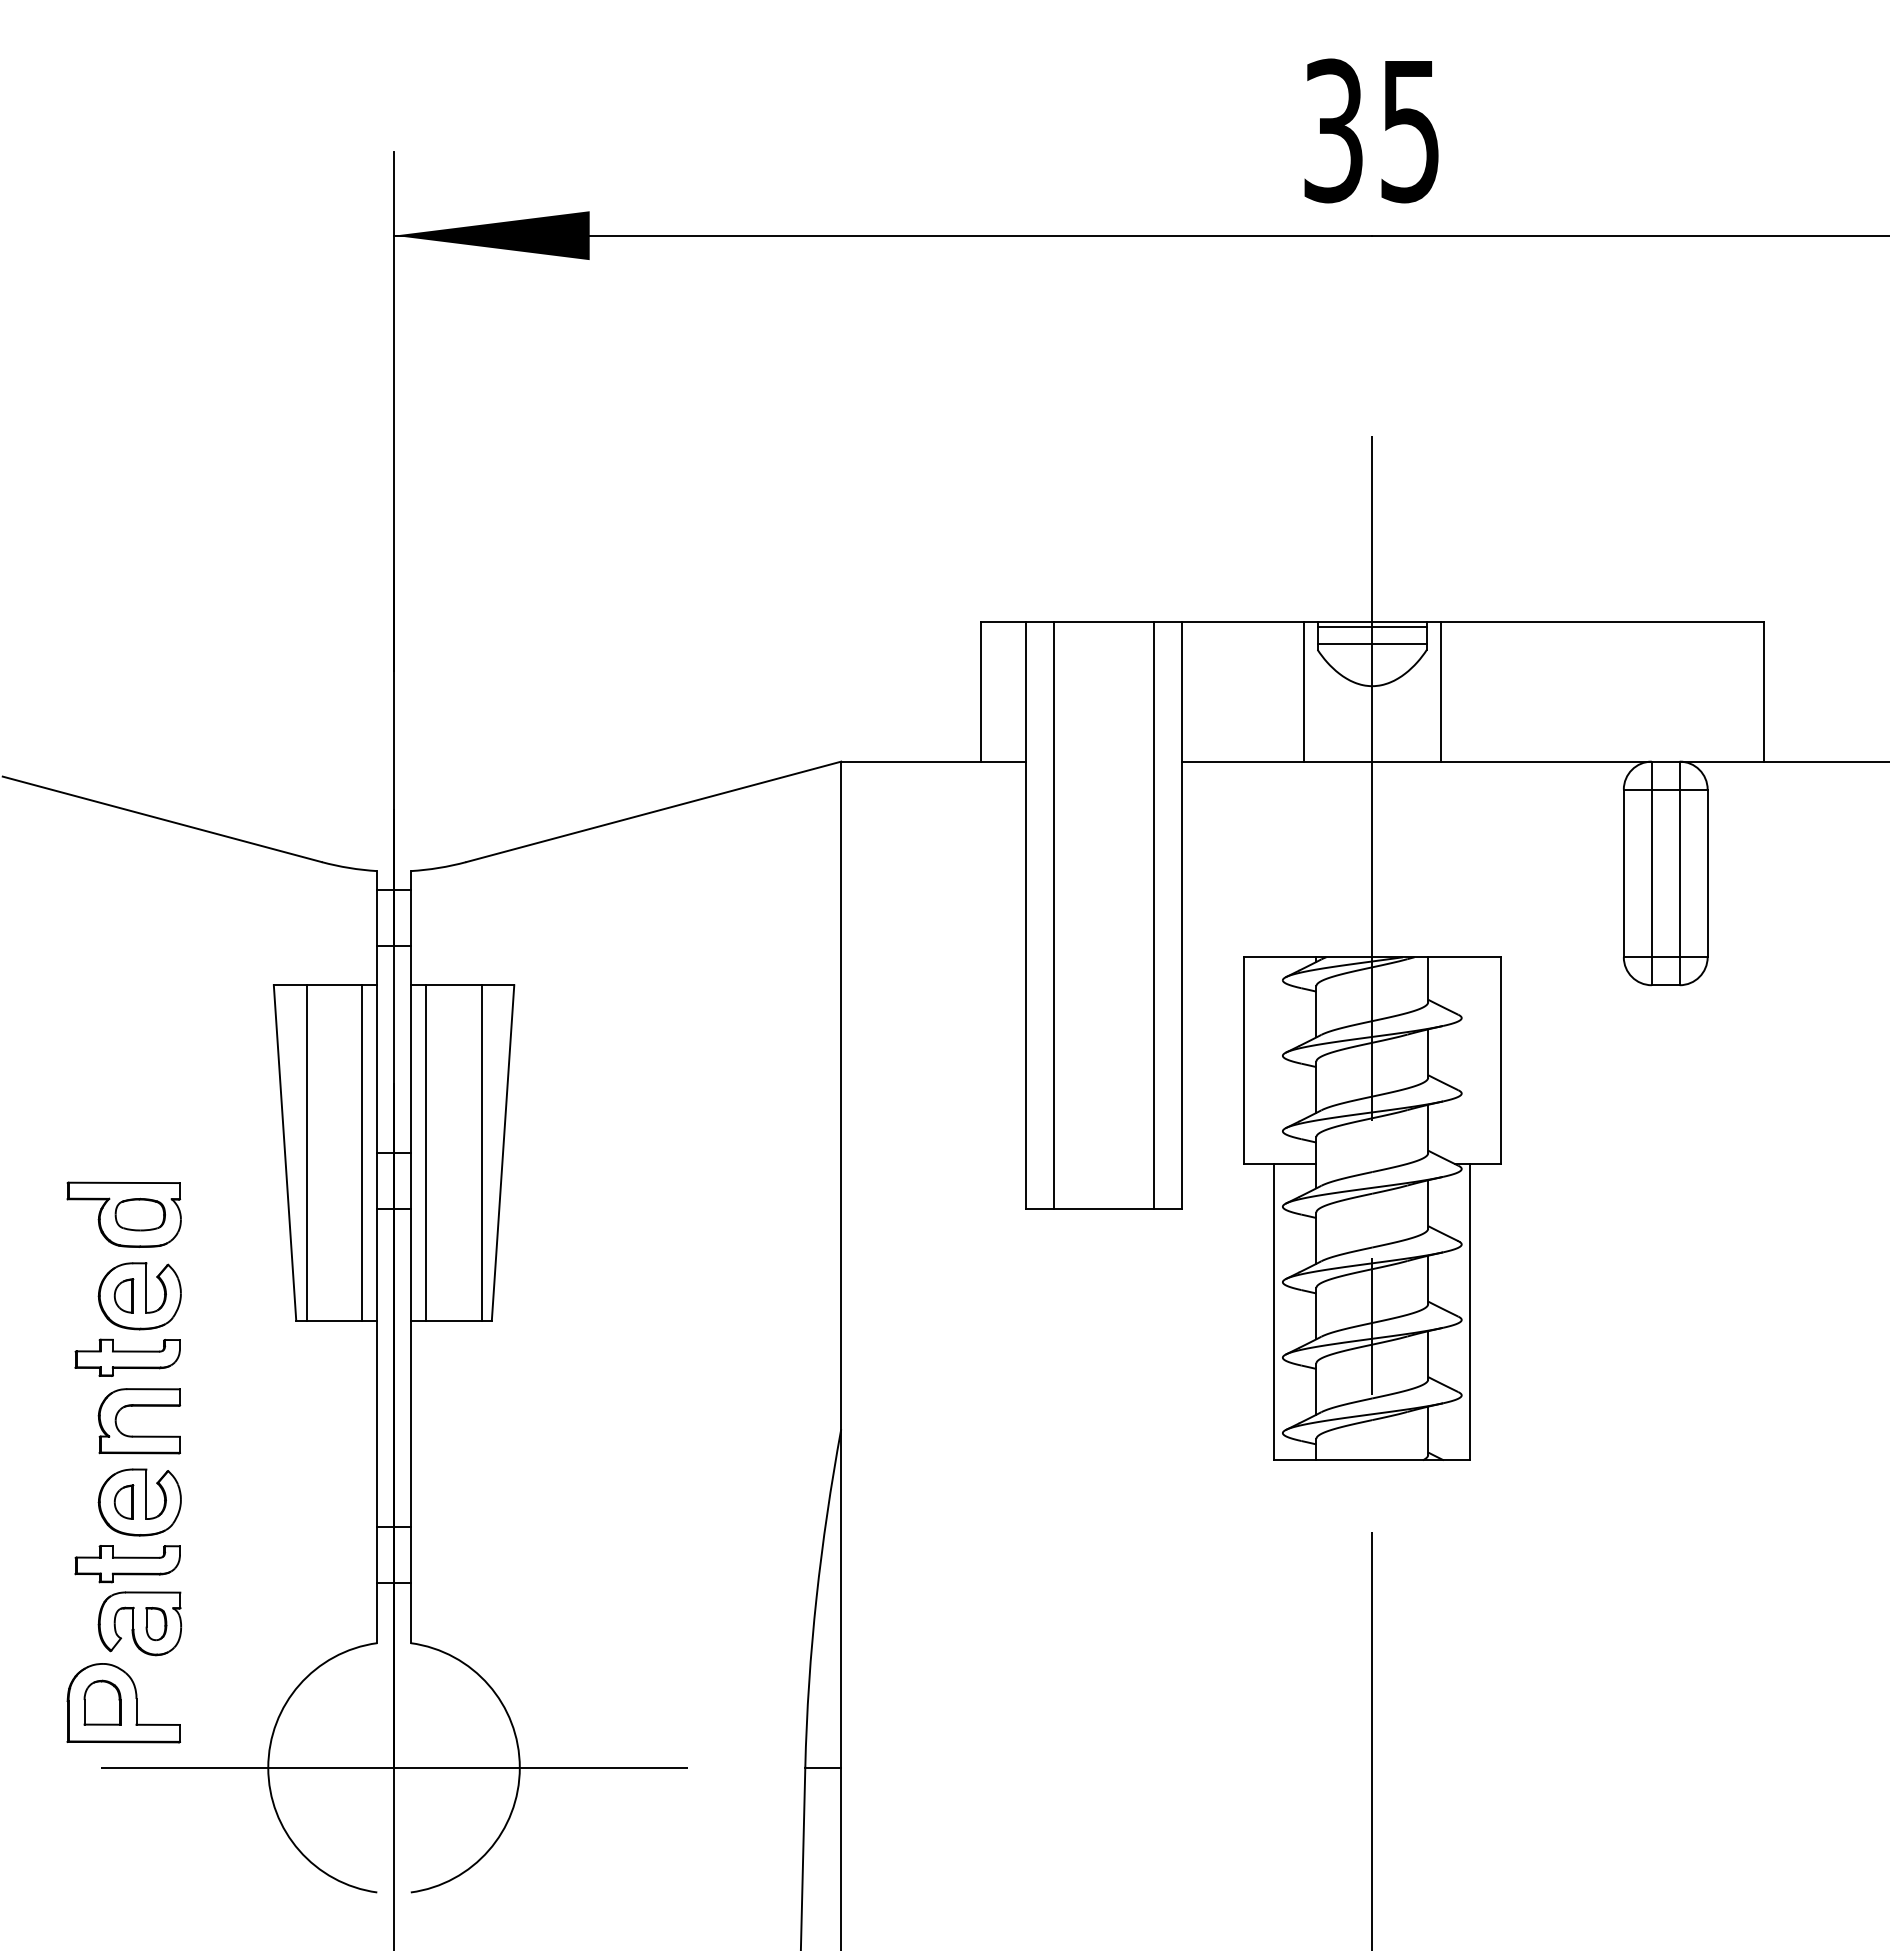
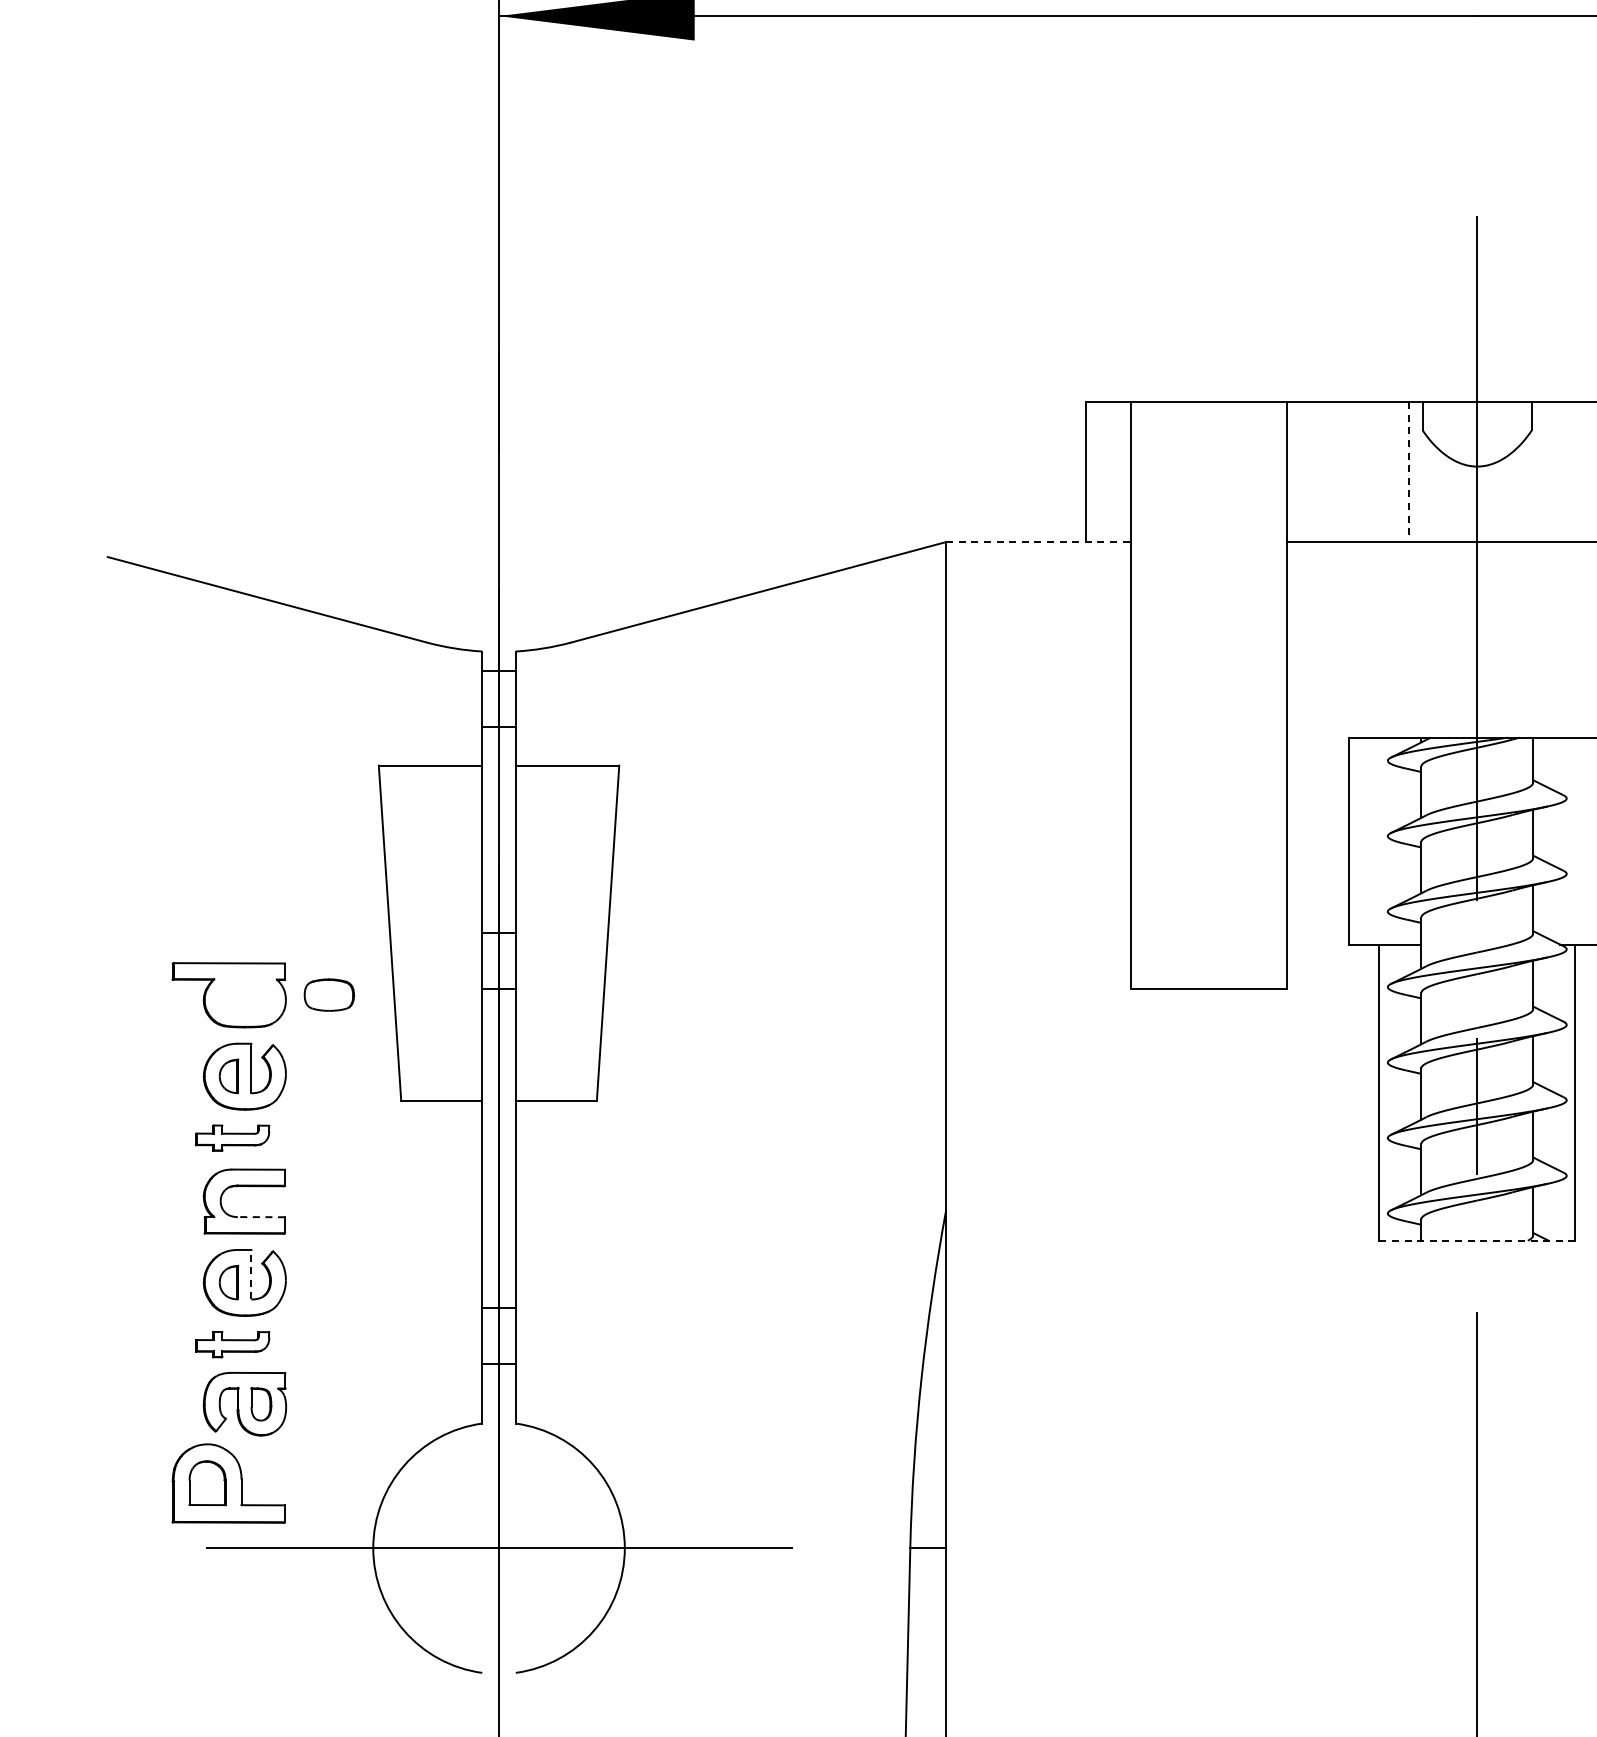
line: (1371, 627) -> (1476, 407), removed
line: (1371, 644) -> (1476, 424), removed
line: (1303, 691) -> (1408, 471), solid -> dashed
line: (1440, 691) -> (1545, 471), removed
line: (933, 761) -> (1038, 541), solid -> dashed
line: (1053, 914) -> (1158, 694), removed
line: (1154, 914) -> (1259, 694), removed
line: (306, 1152) -> (411, 932), removed
line: (362, 1152) -> (467, 932), removed
line: (425, 1152) -> (530, 932), removed
line: (481, 1152) -> (586, 932), removed
part: (139, 1214) -> (328, 994), moved
part: (127, 1357) -> (232, 1137), size x0.7
line: (156, 1436) -> (261, 1216), solid -> dashed
line: (1372, 1460) -> (1477, 1240), solid -> dashed
line: (146, 1494) -> (251, 1274), solid -> dashed
part: (127, 1564) -> (232, 1344), size x0.7

